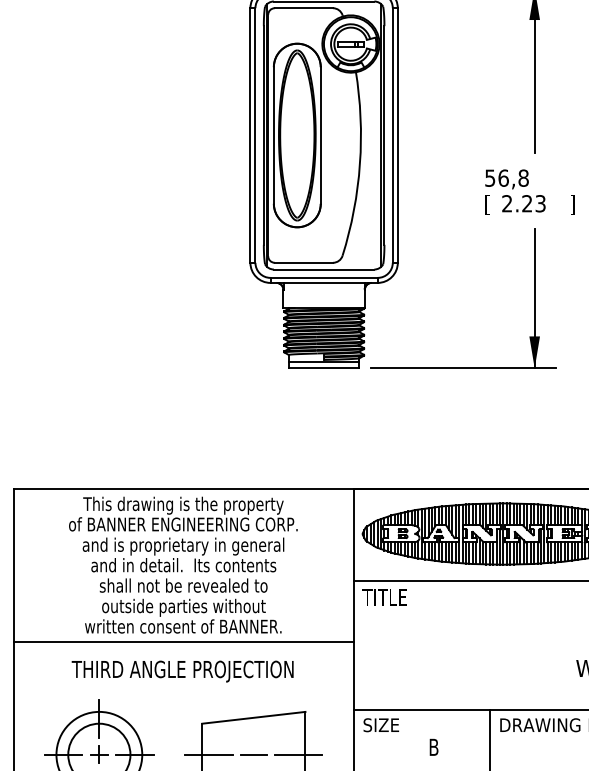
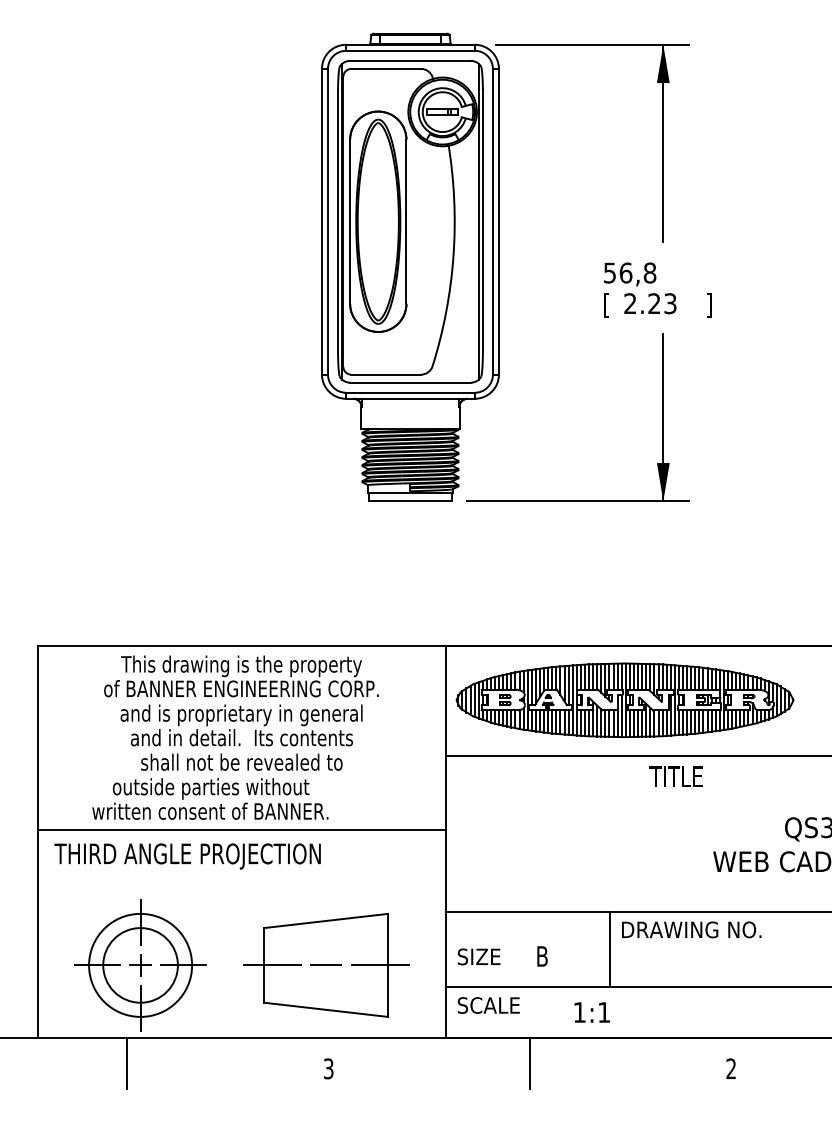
text: (384, 597) -> (675, 776), moved
text: (183, 615) -> (210, 798), moved
text: (182, 671) -> (187, 856), moved
text: (380, 724) -> (478, 956), moved

